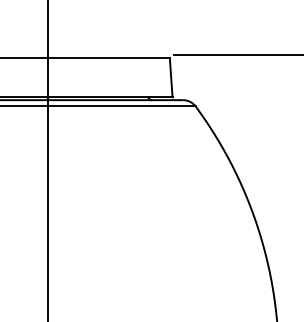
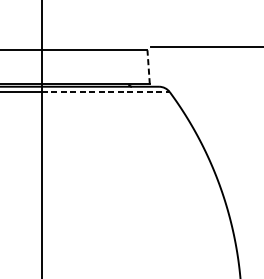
line: (171, 77) -> (148, 67), solid -> dashed
line: (121, 106) -> (105, 92), solid -> dashed

